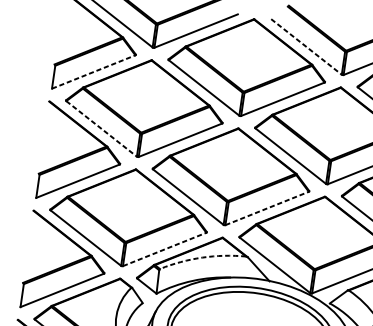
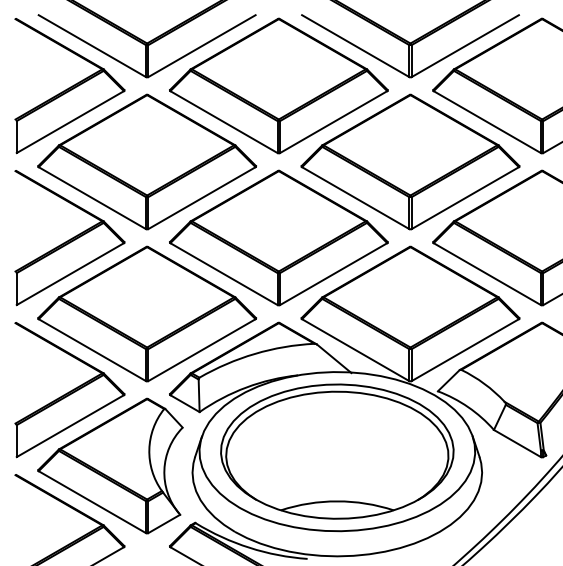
line: (306, 47) -> (355, 46), dashed -> solid
line: (93, 72) -> (70, 122), dashed -> solid
line: (101, 129) -> (92, 198), dashed -> solid
line: (266, 208) -> (333, 274), dashed -> solid
line: (164, 249) -> (202, 350), dashed -> solid
arc: (202, 257) -> (254, 353), dashed -> solid

